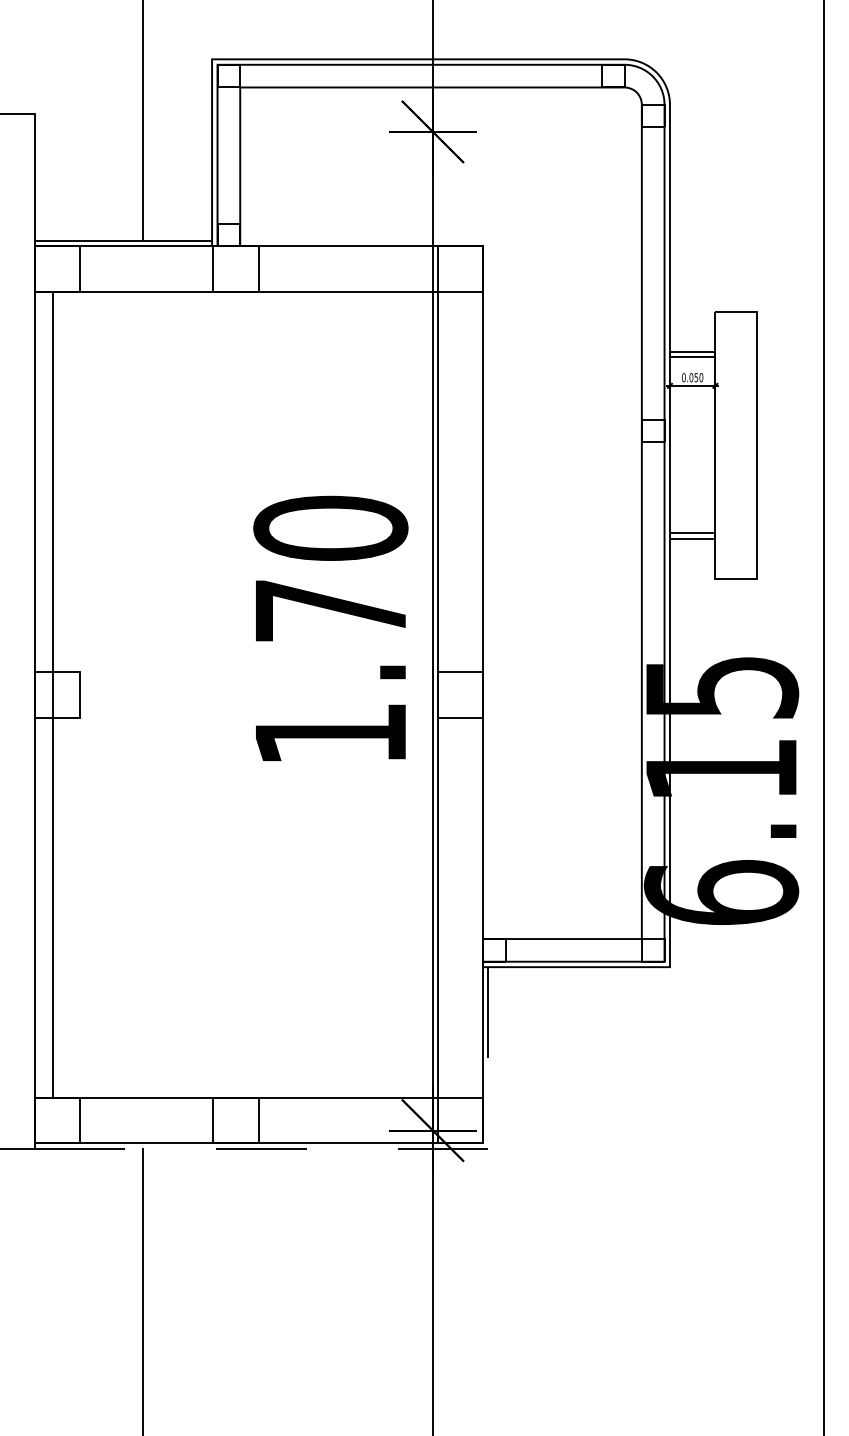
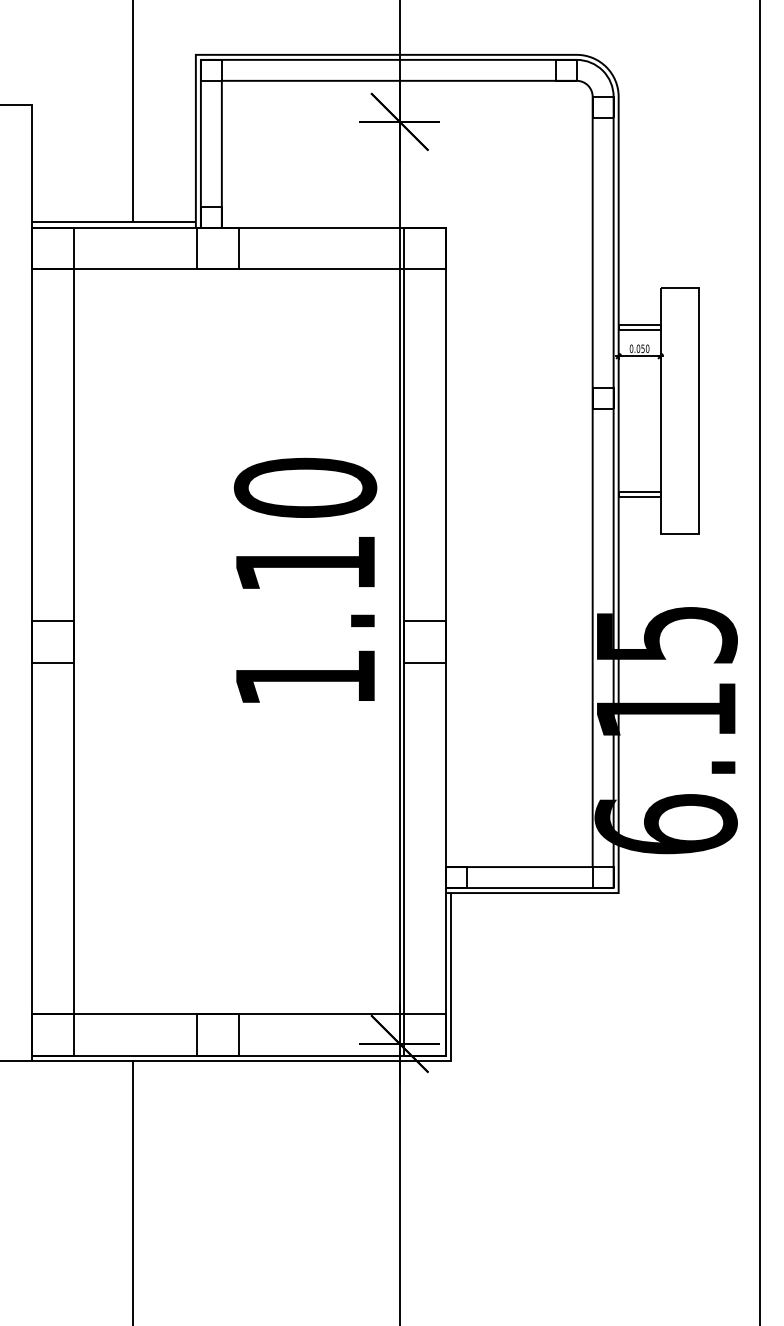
text: (330, 610) -> (305, 563), 1.70 -> 1.10
line: (52, 694) -> (73, 641), moved
line: (353, 1148) -> (326, 1060), dashed -> solid

